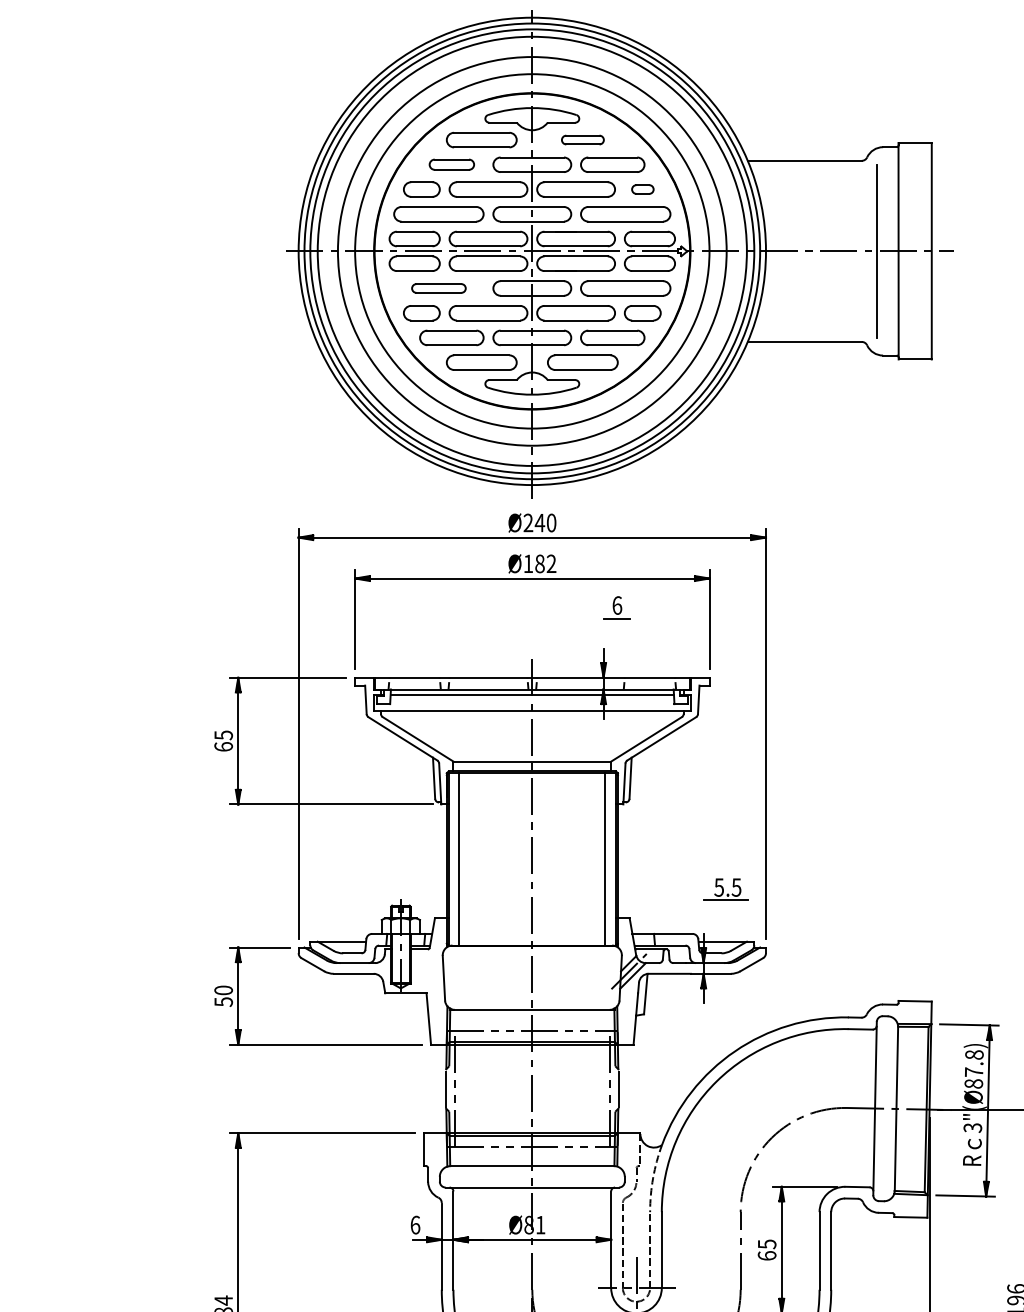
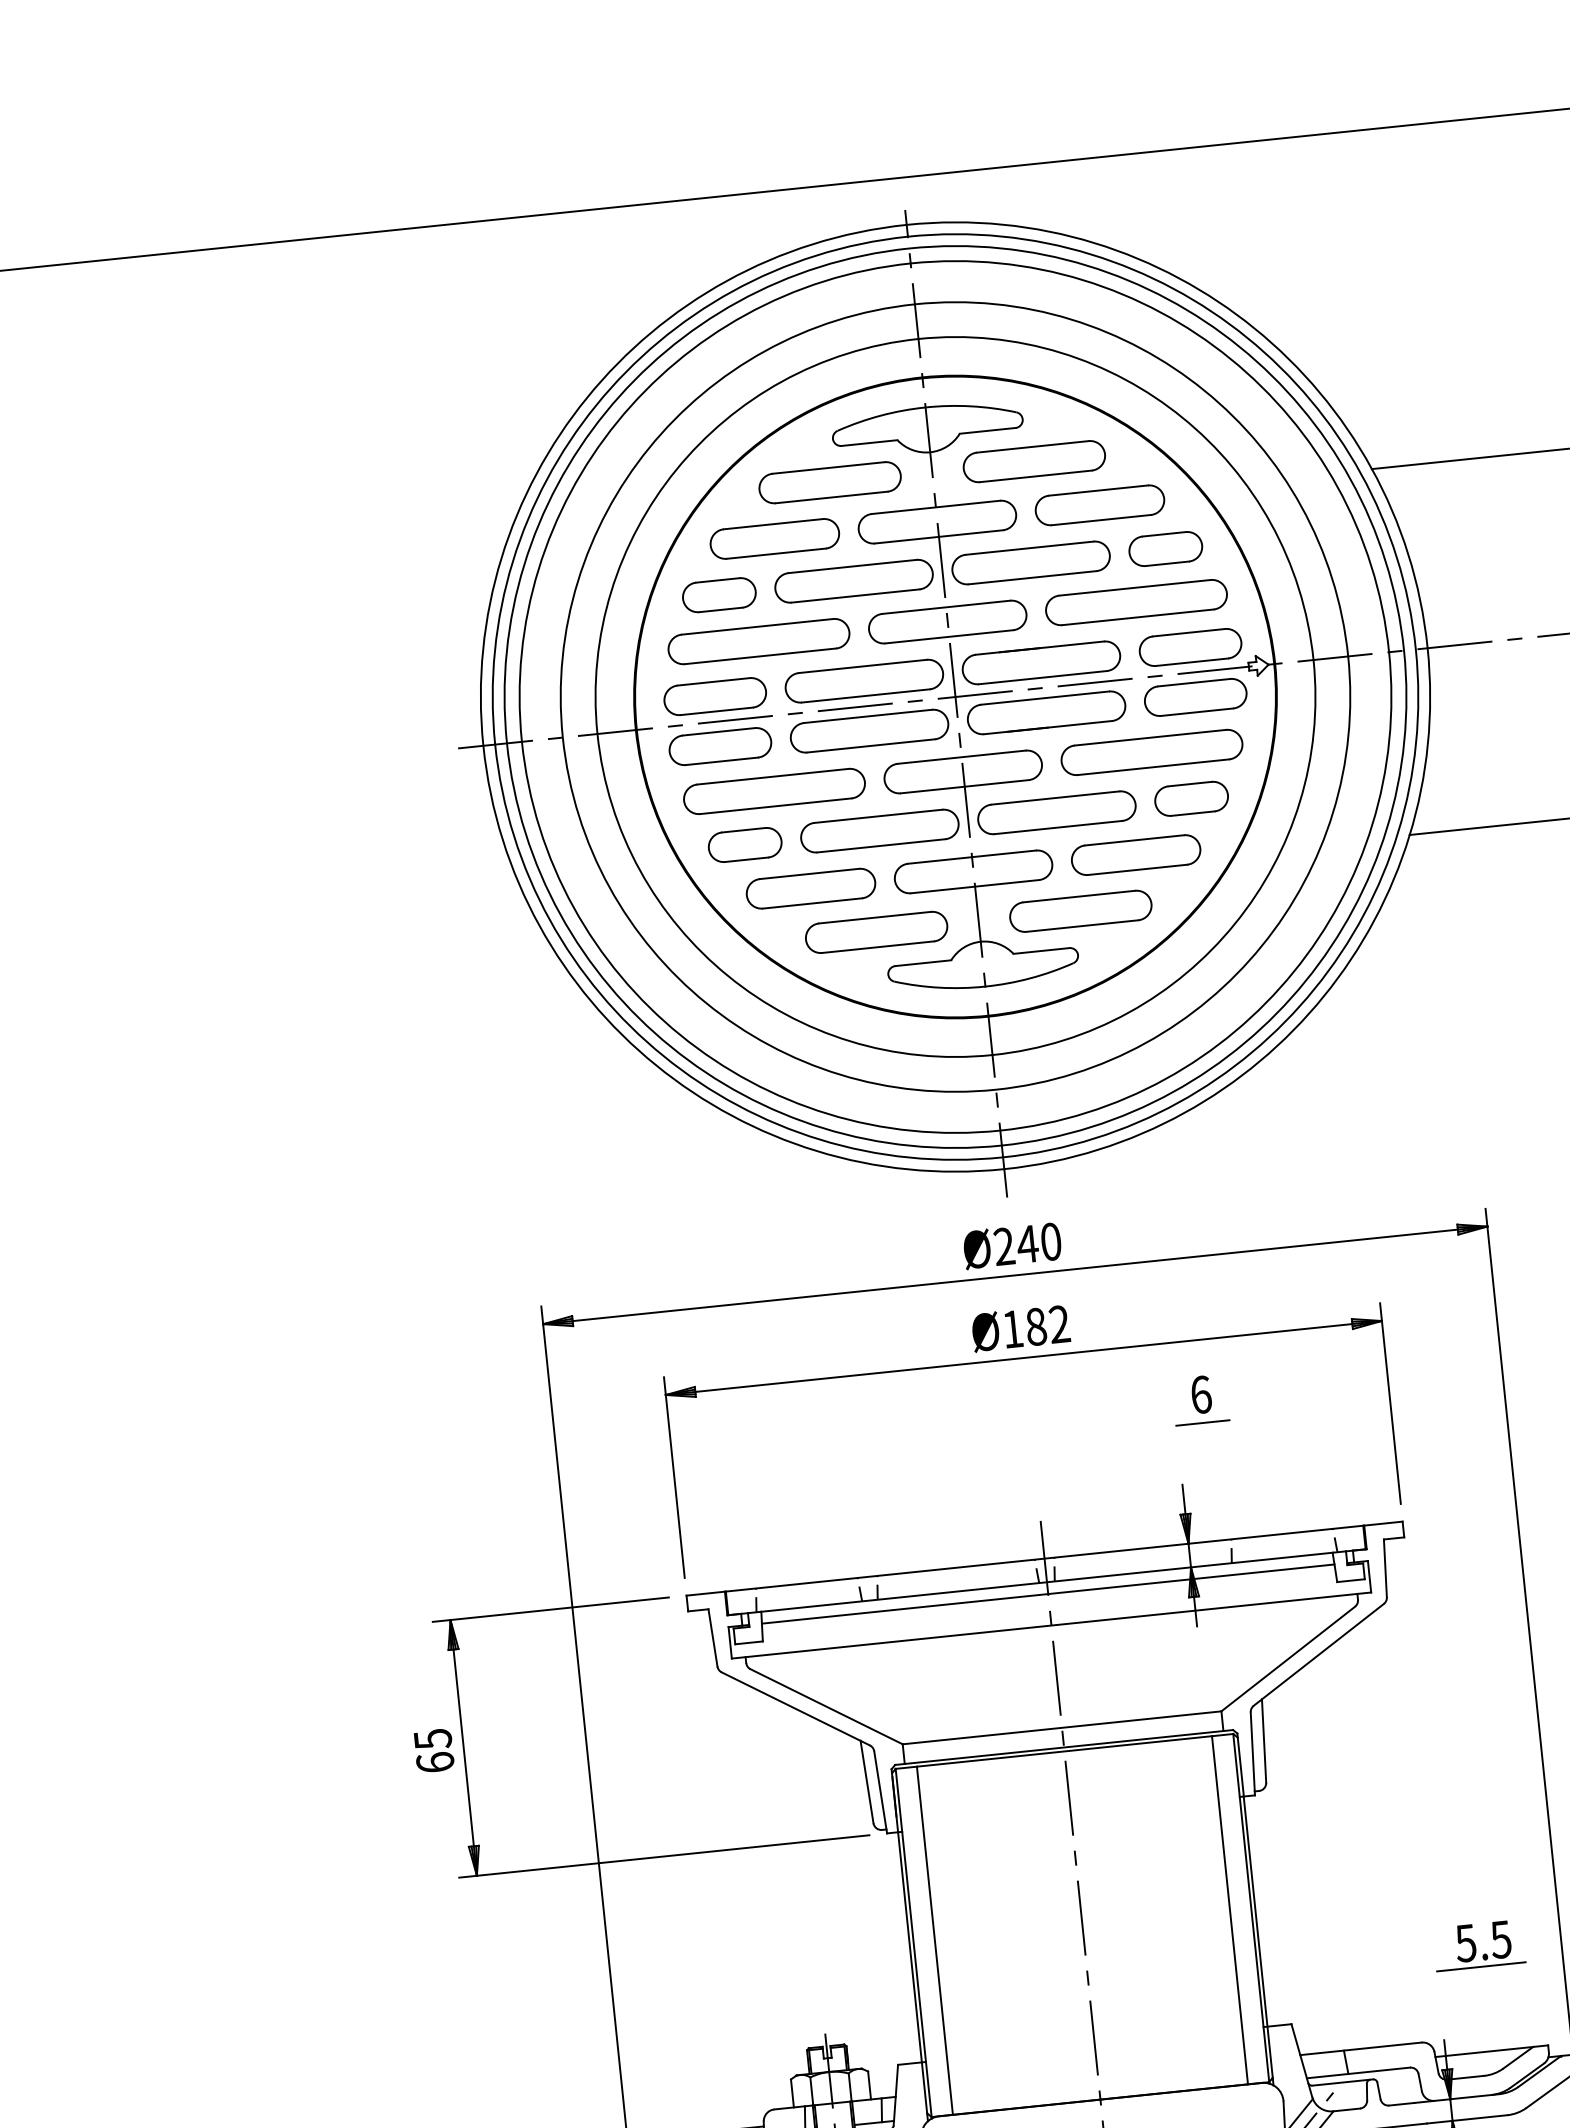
part: (582, 139) -> (1033, 460), size x1.67
part: (451, 164) -> (774, 538), size x1.43
part: (642, 189) -> (1165, 548), size x1.67
part: (438, 288) -> (773, 791), size x1.67

